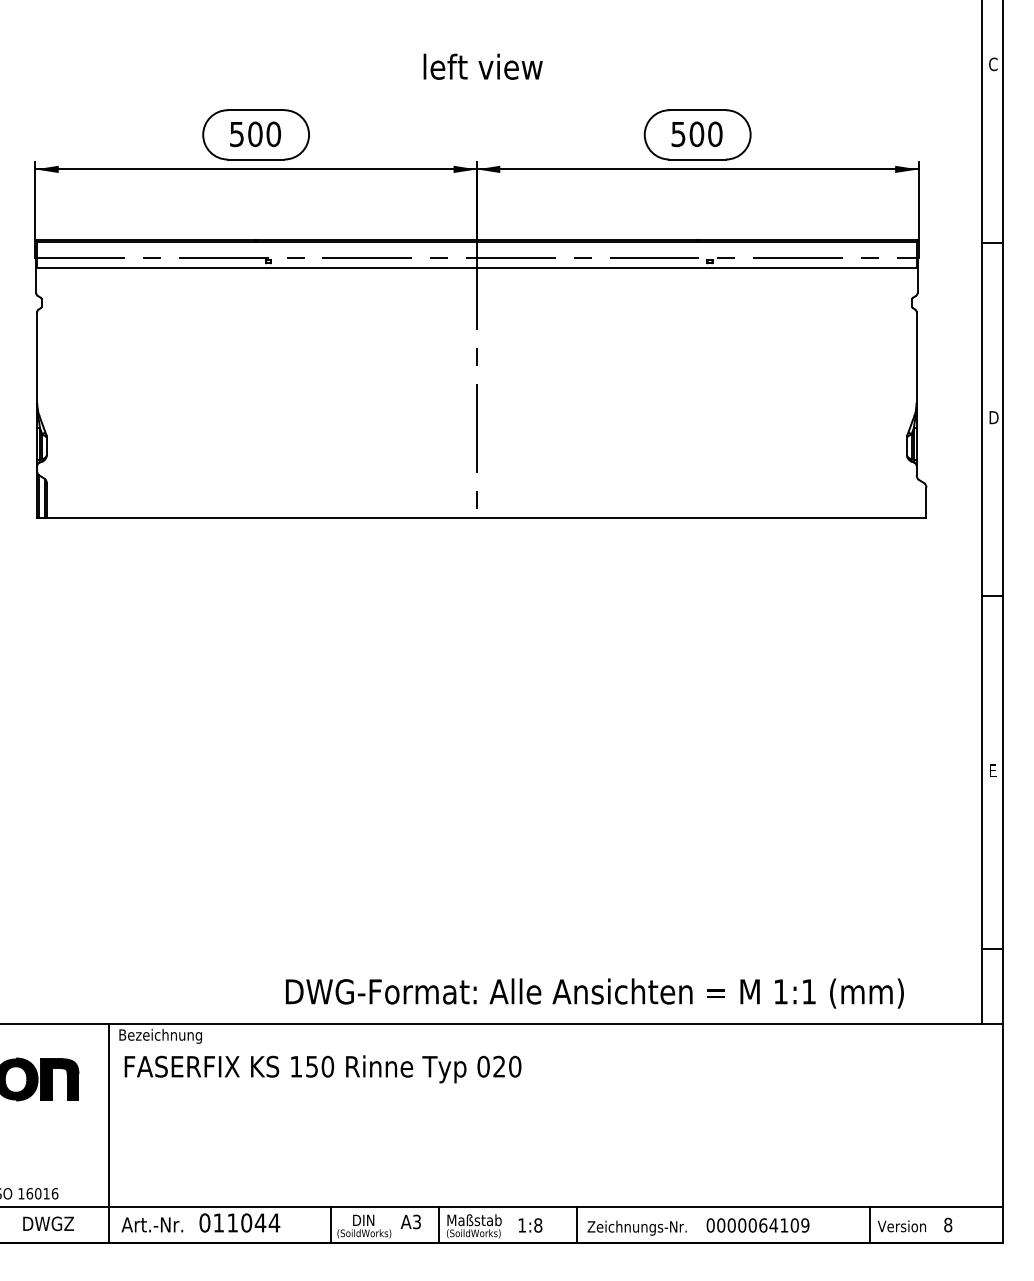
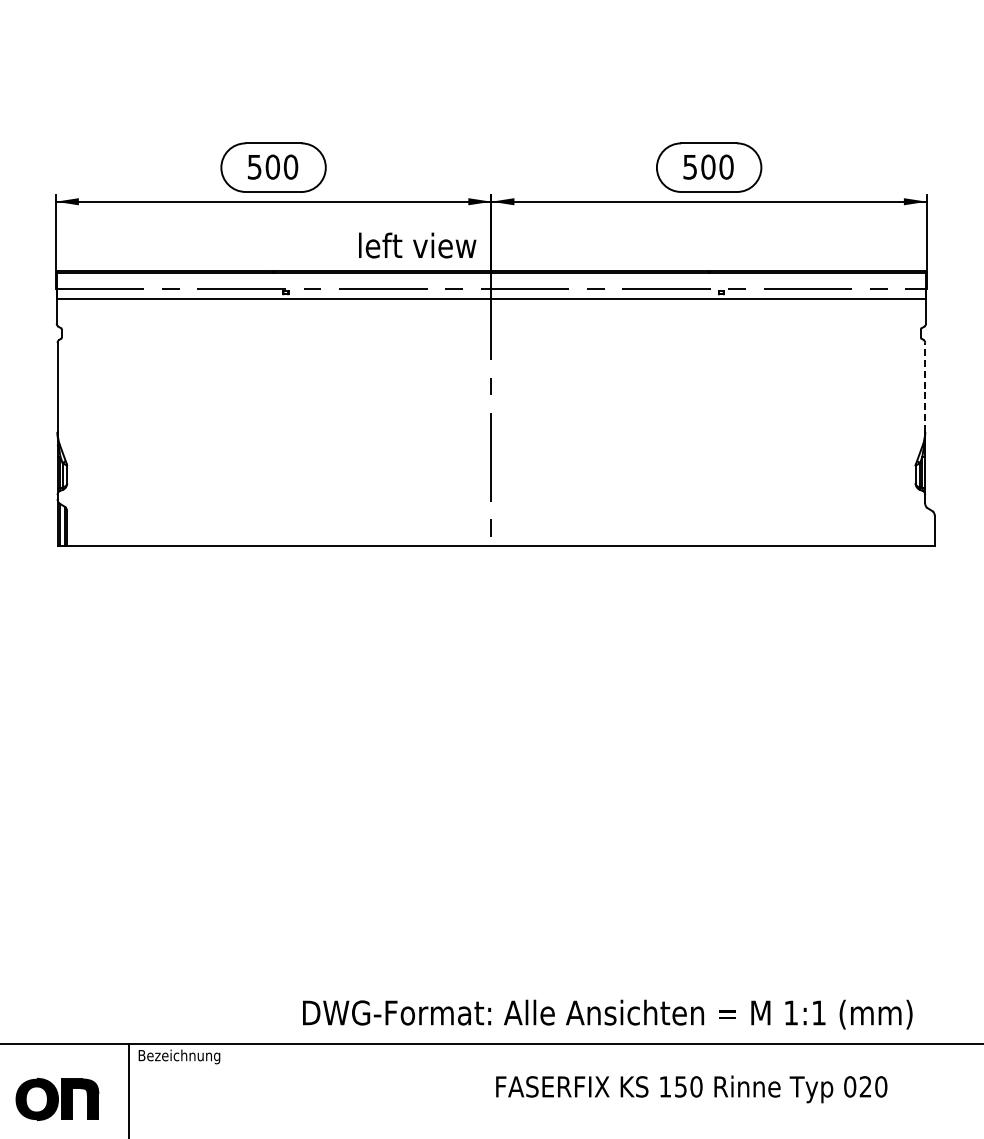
text: (482, 66) -> (416, 245), moved
line: (916, 357) -> (924, 387), solid -> dashed
text: (322, 1069) -> (691, 1089), moved

